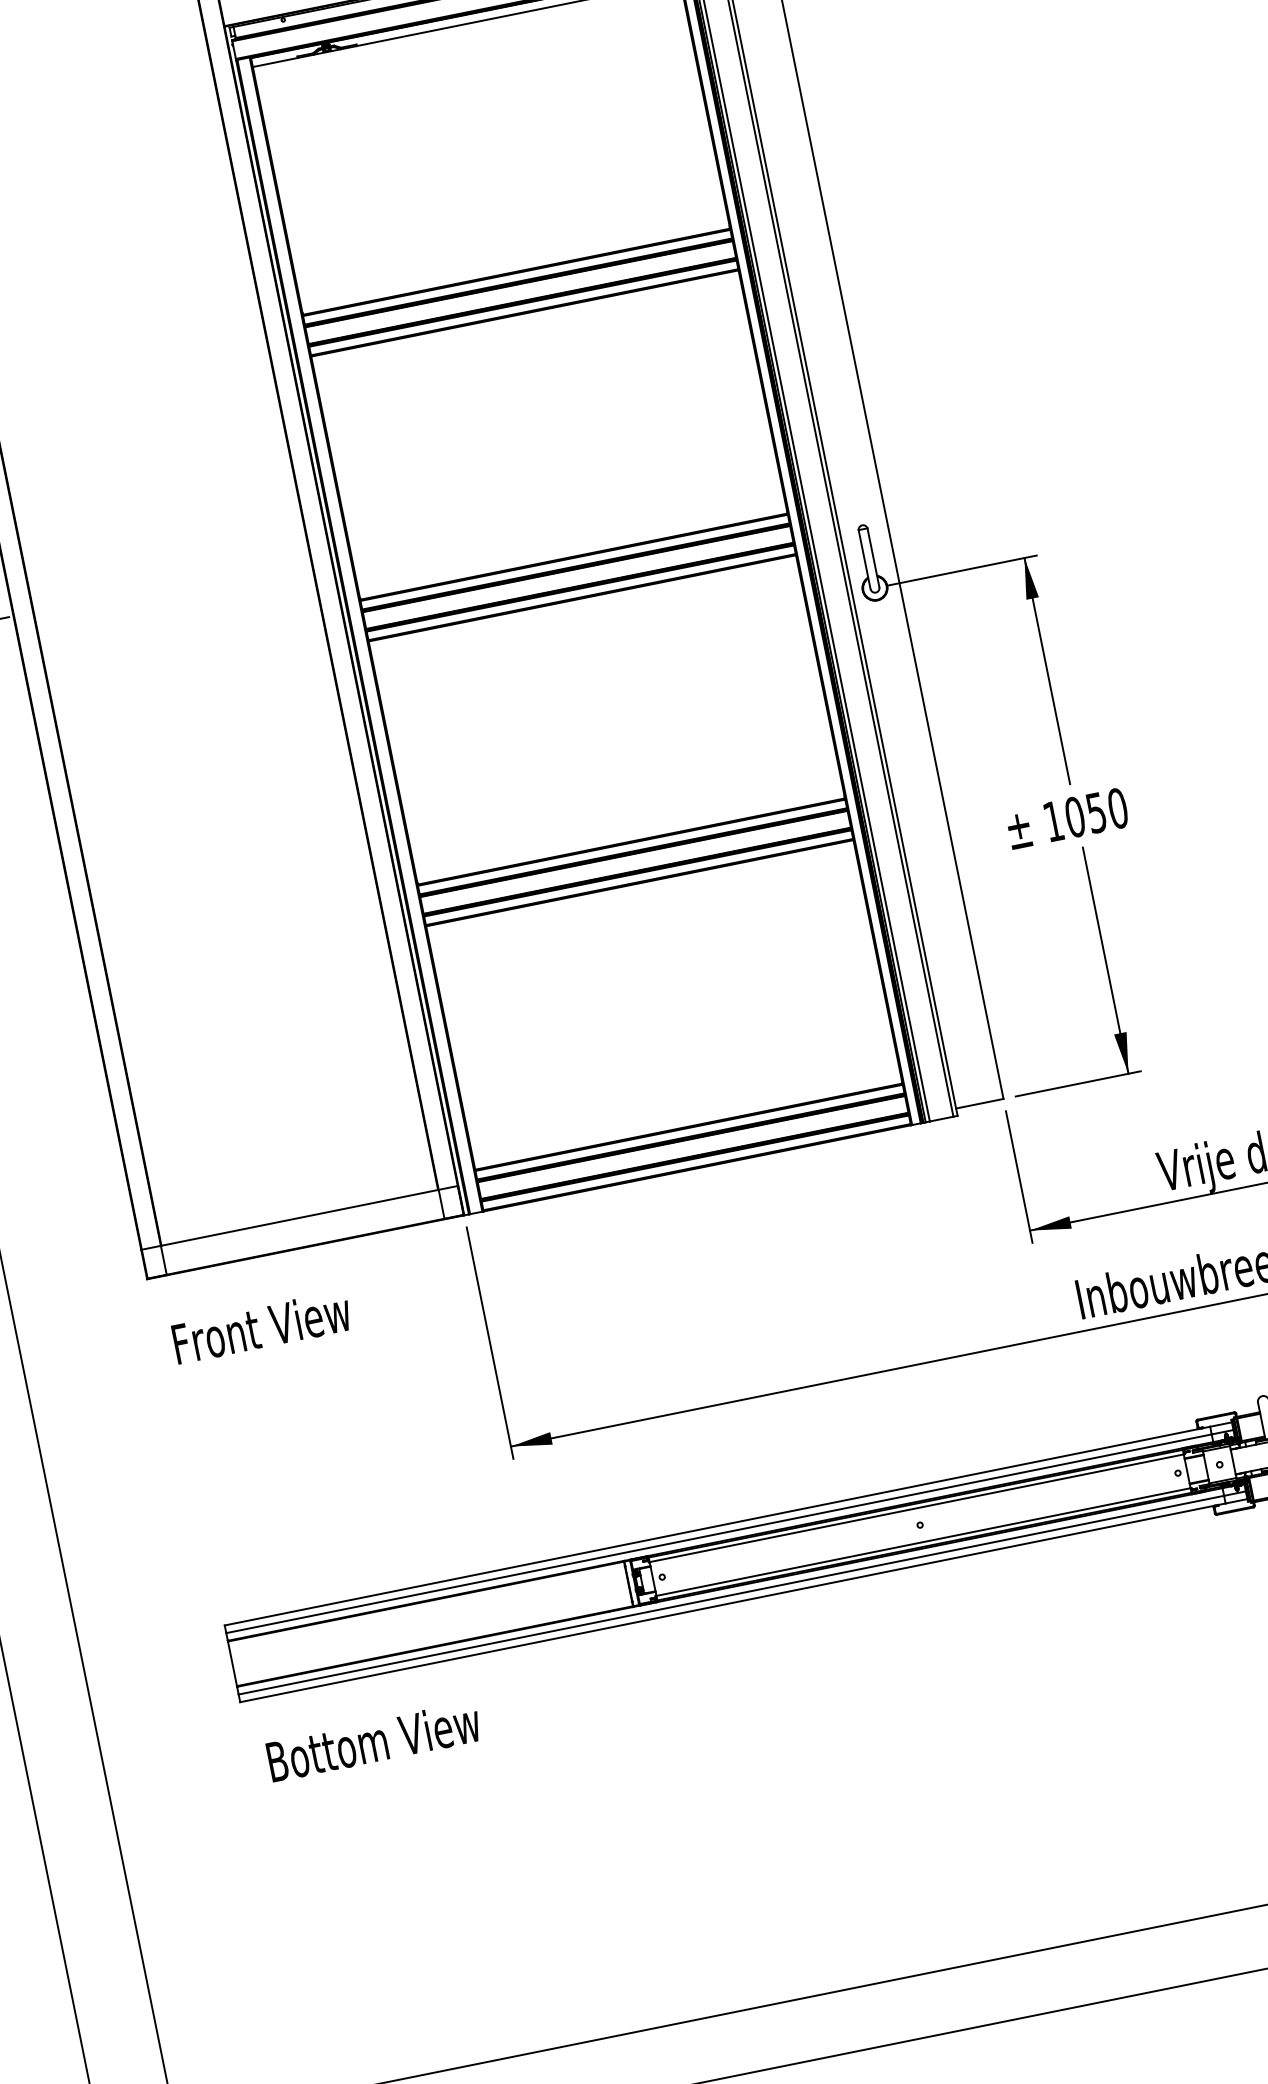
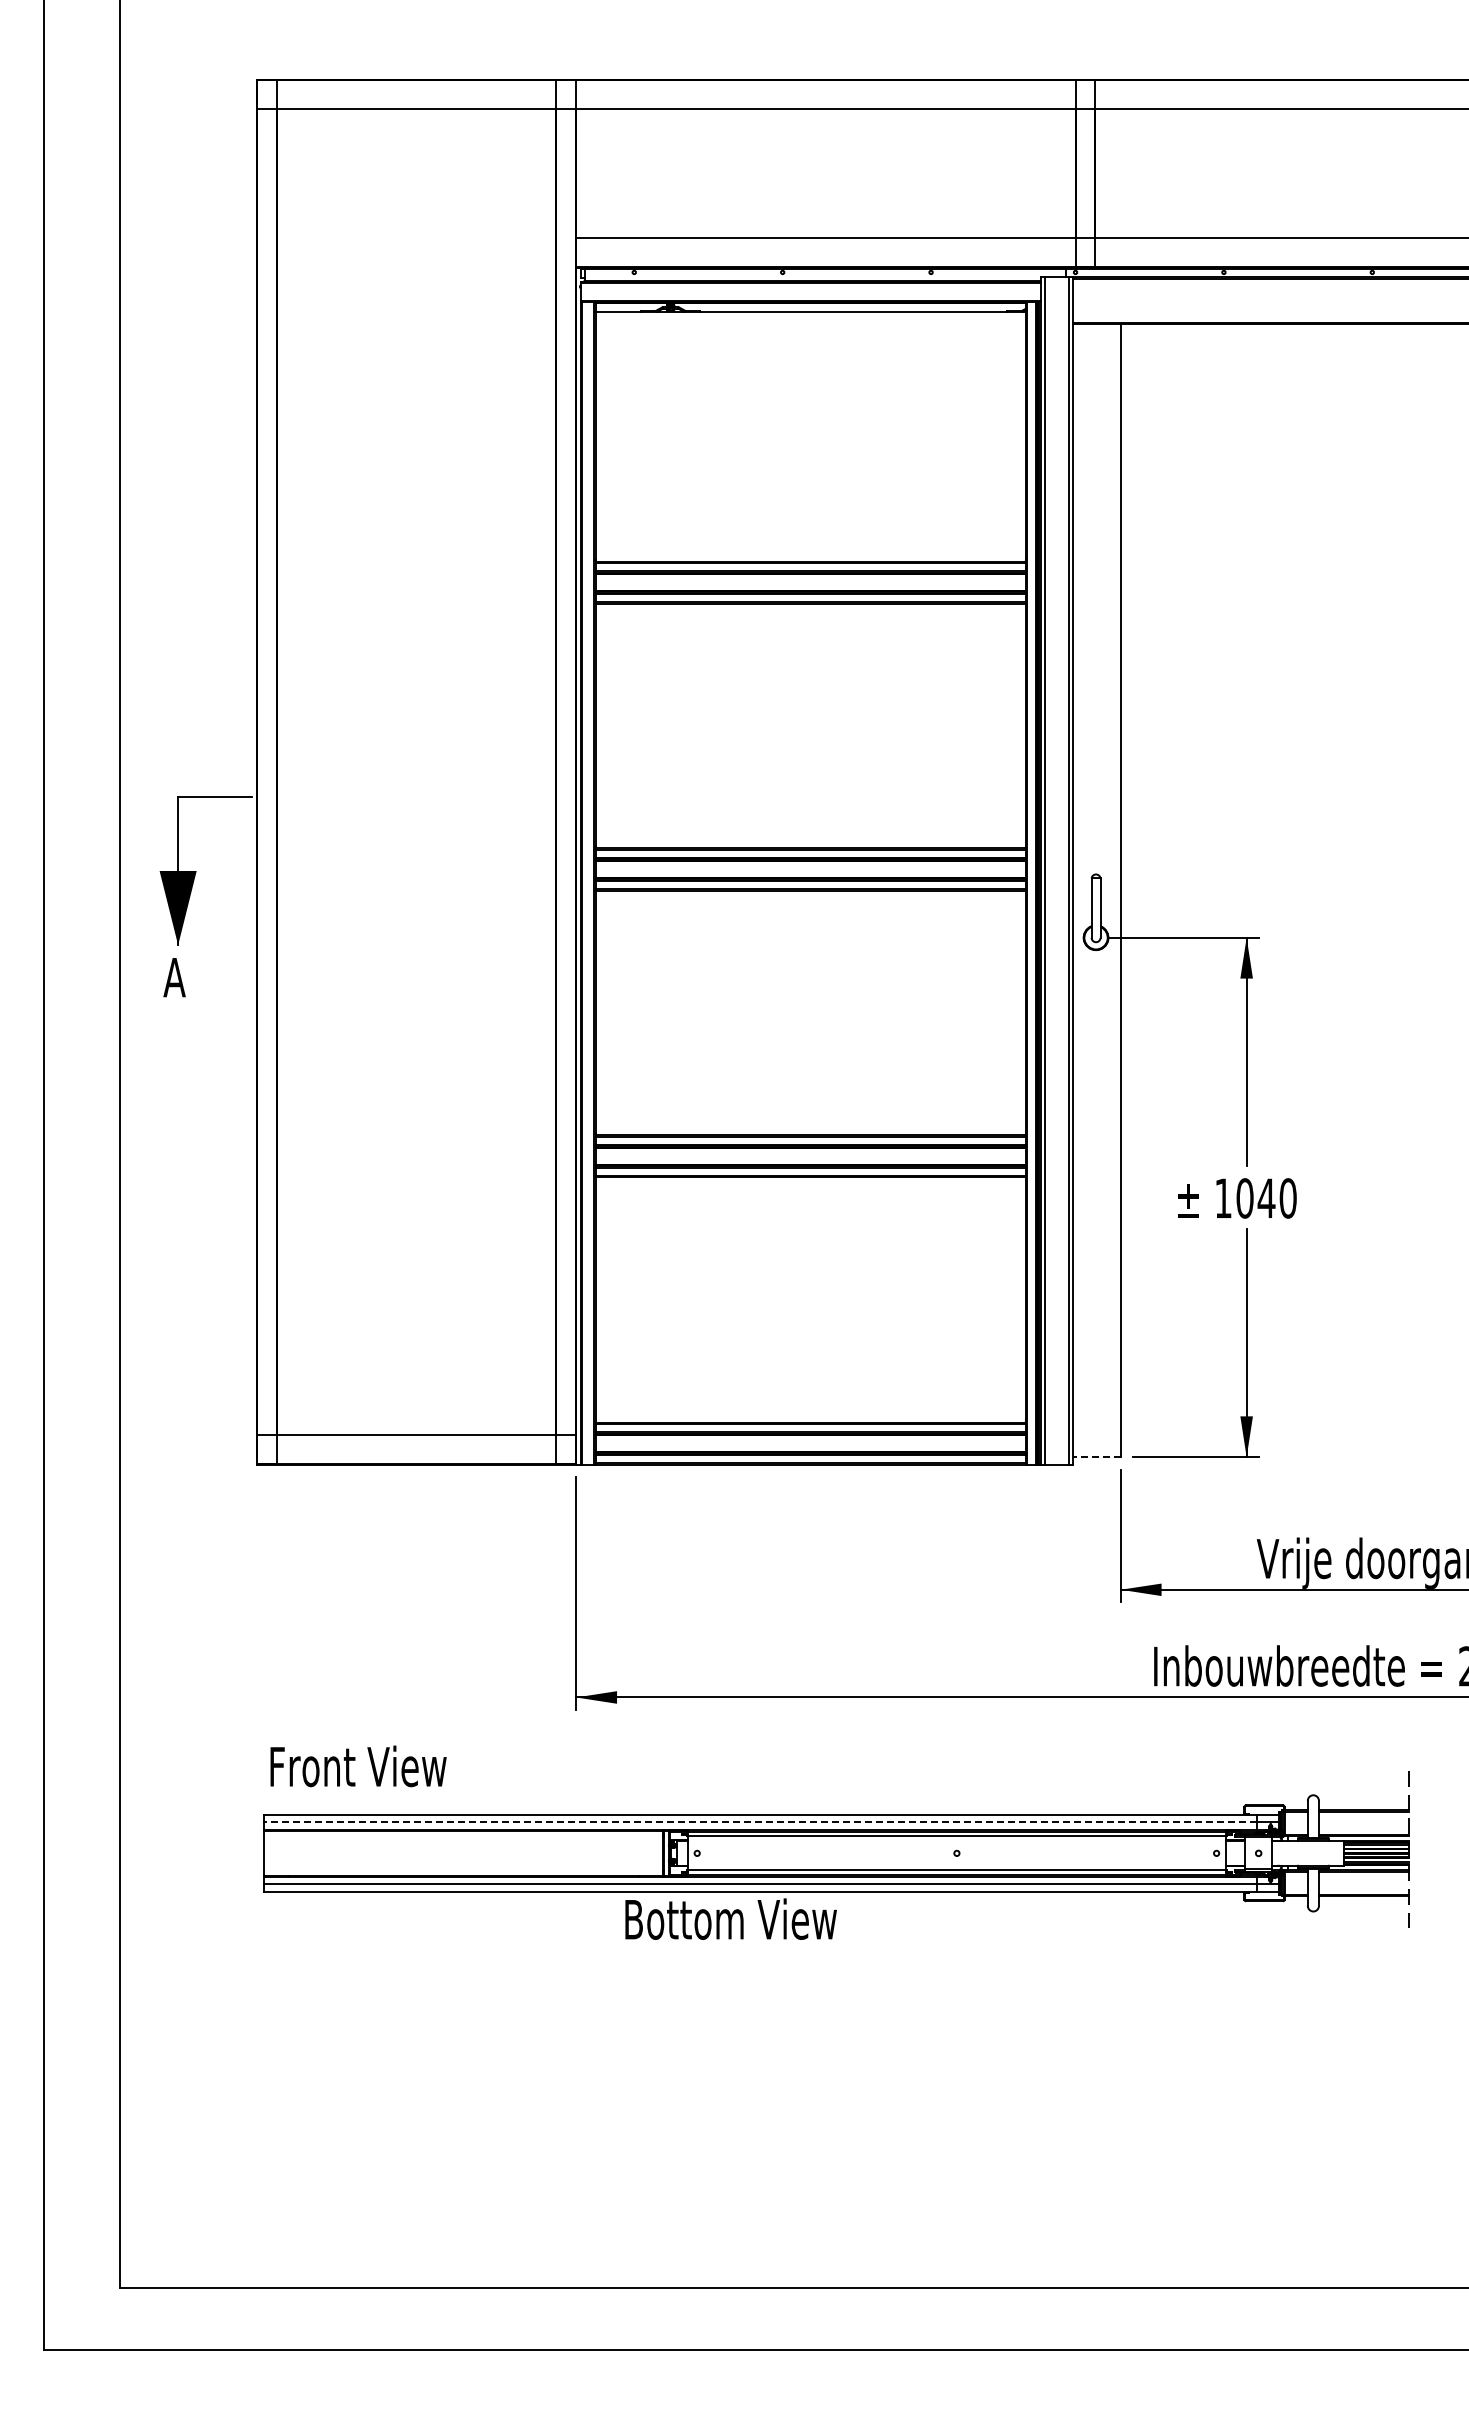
text: (1096, 812) -> (1266, 1198), 1050 -> 1040
line: (979, 1104) -> (1096, 1457), solid -> dashed
text: (261, 1327) -> (358, 1766), moved
line: (718, 1533) -> (760, 1822), solid -> dashed
text: (373, 1740) -> (730, 1918), moved

